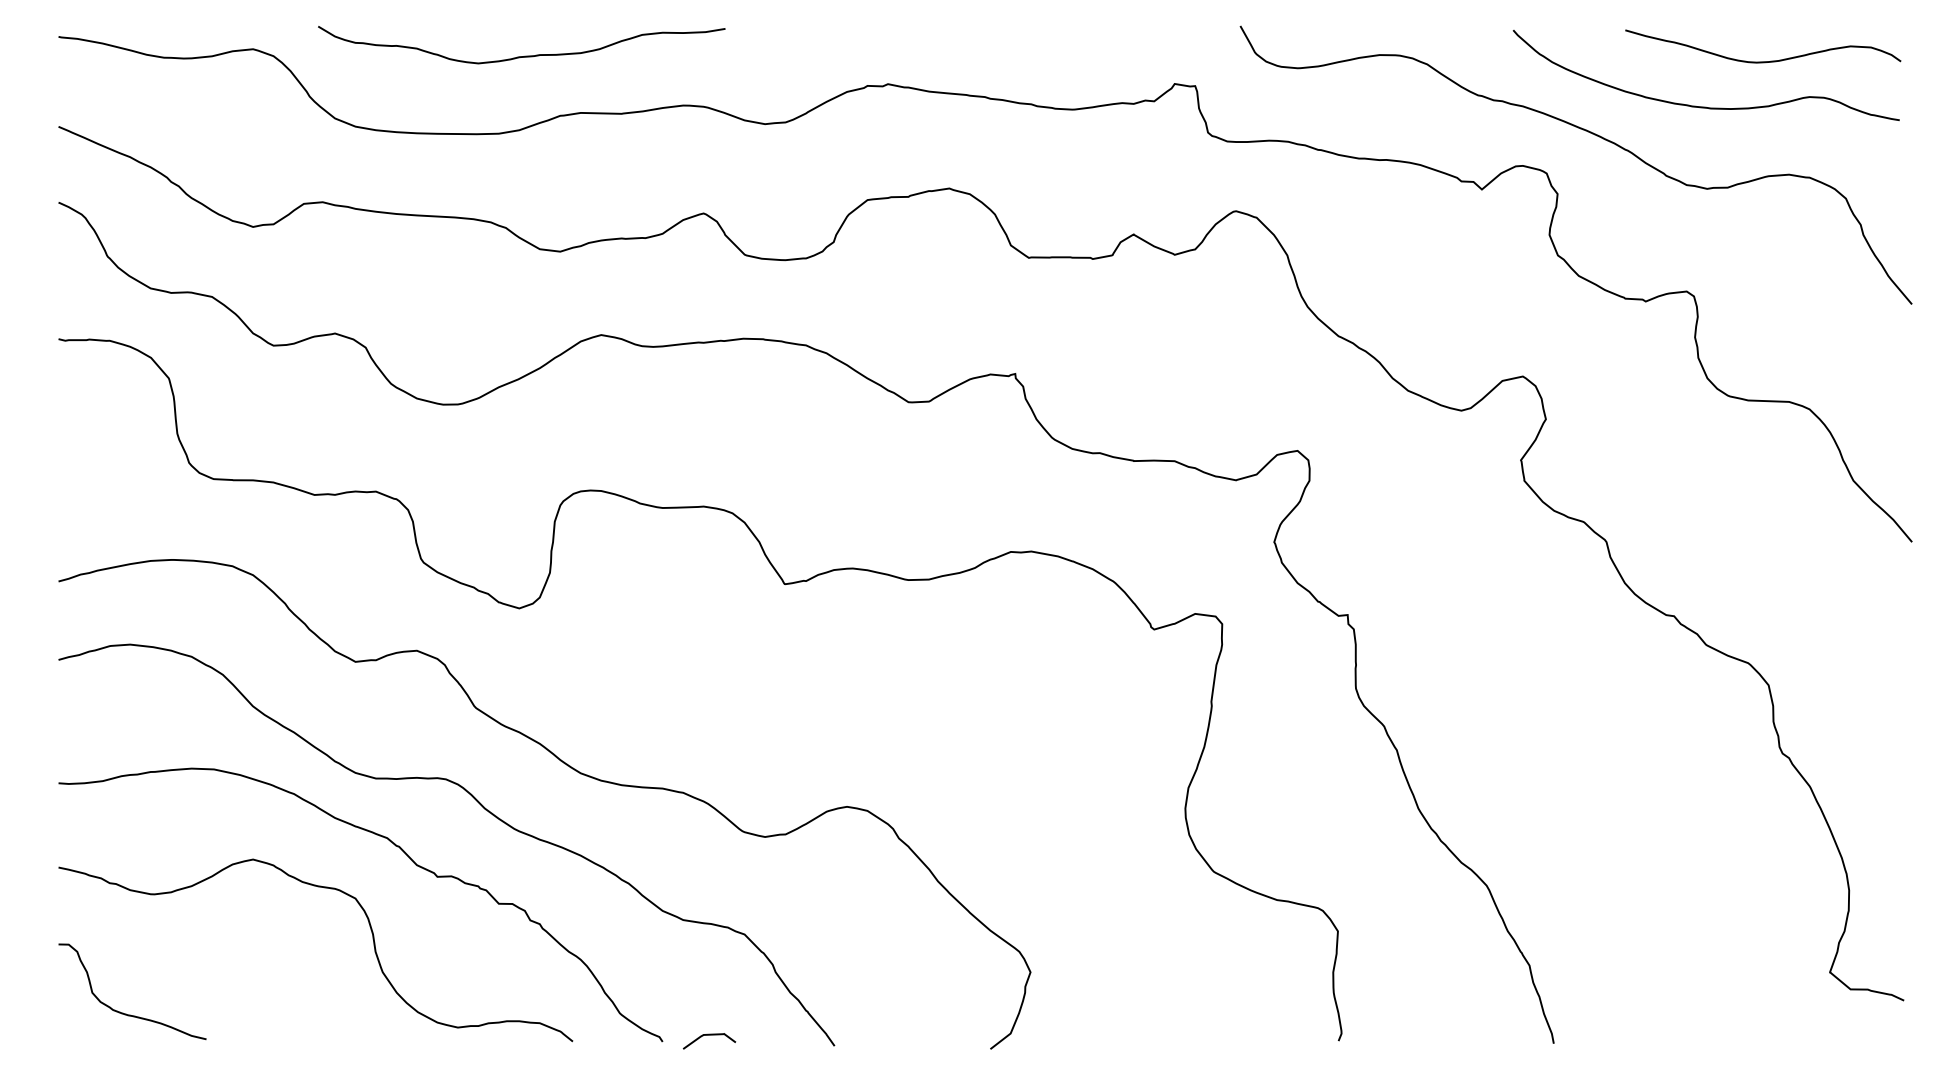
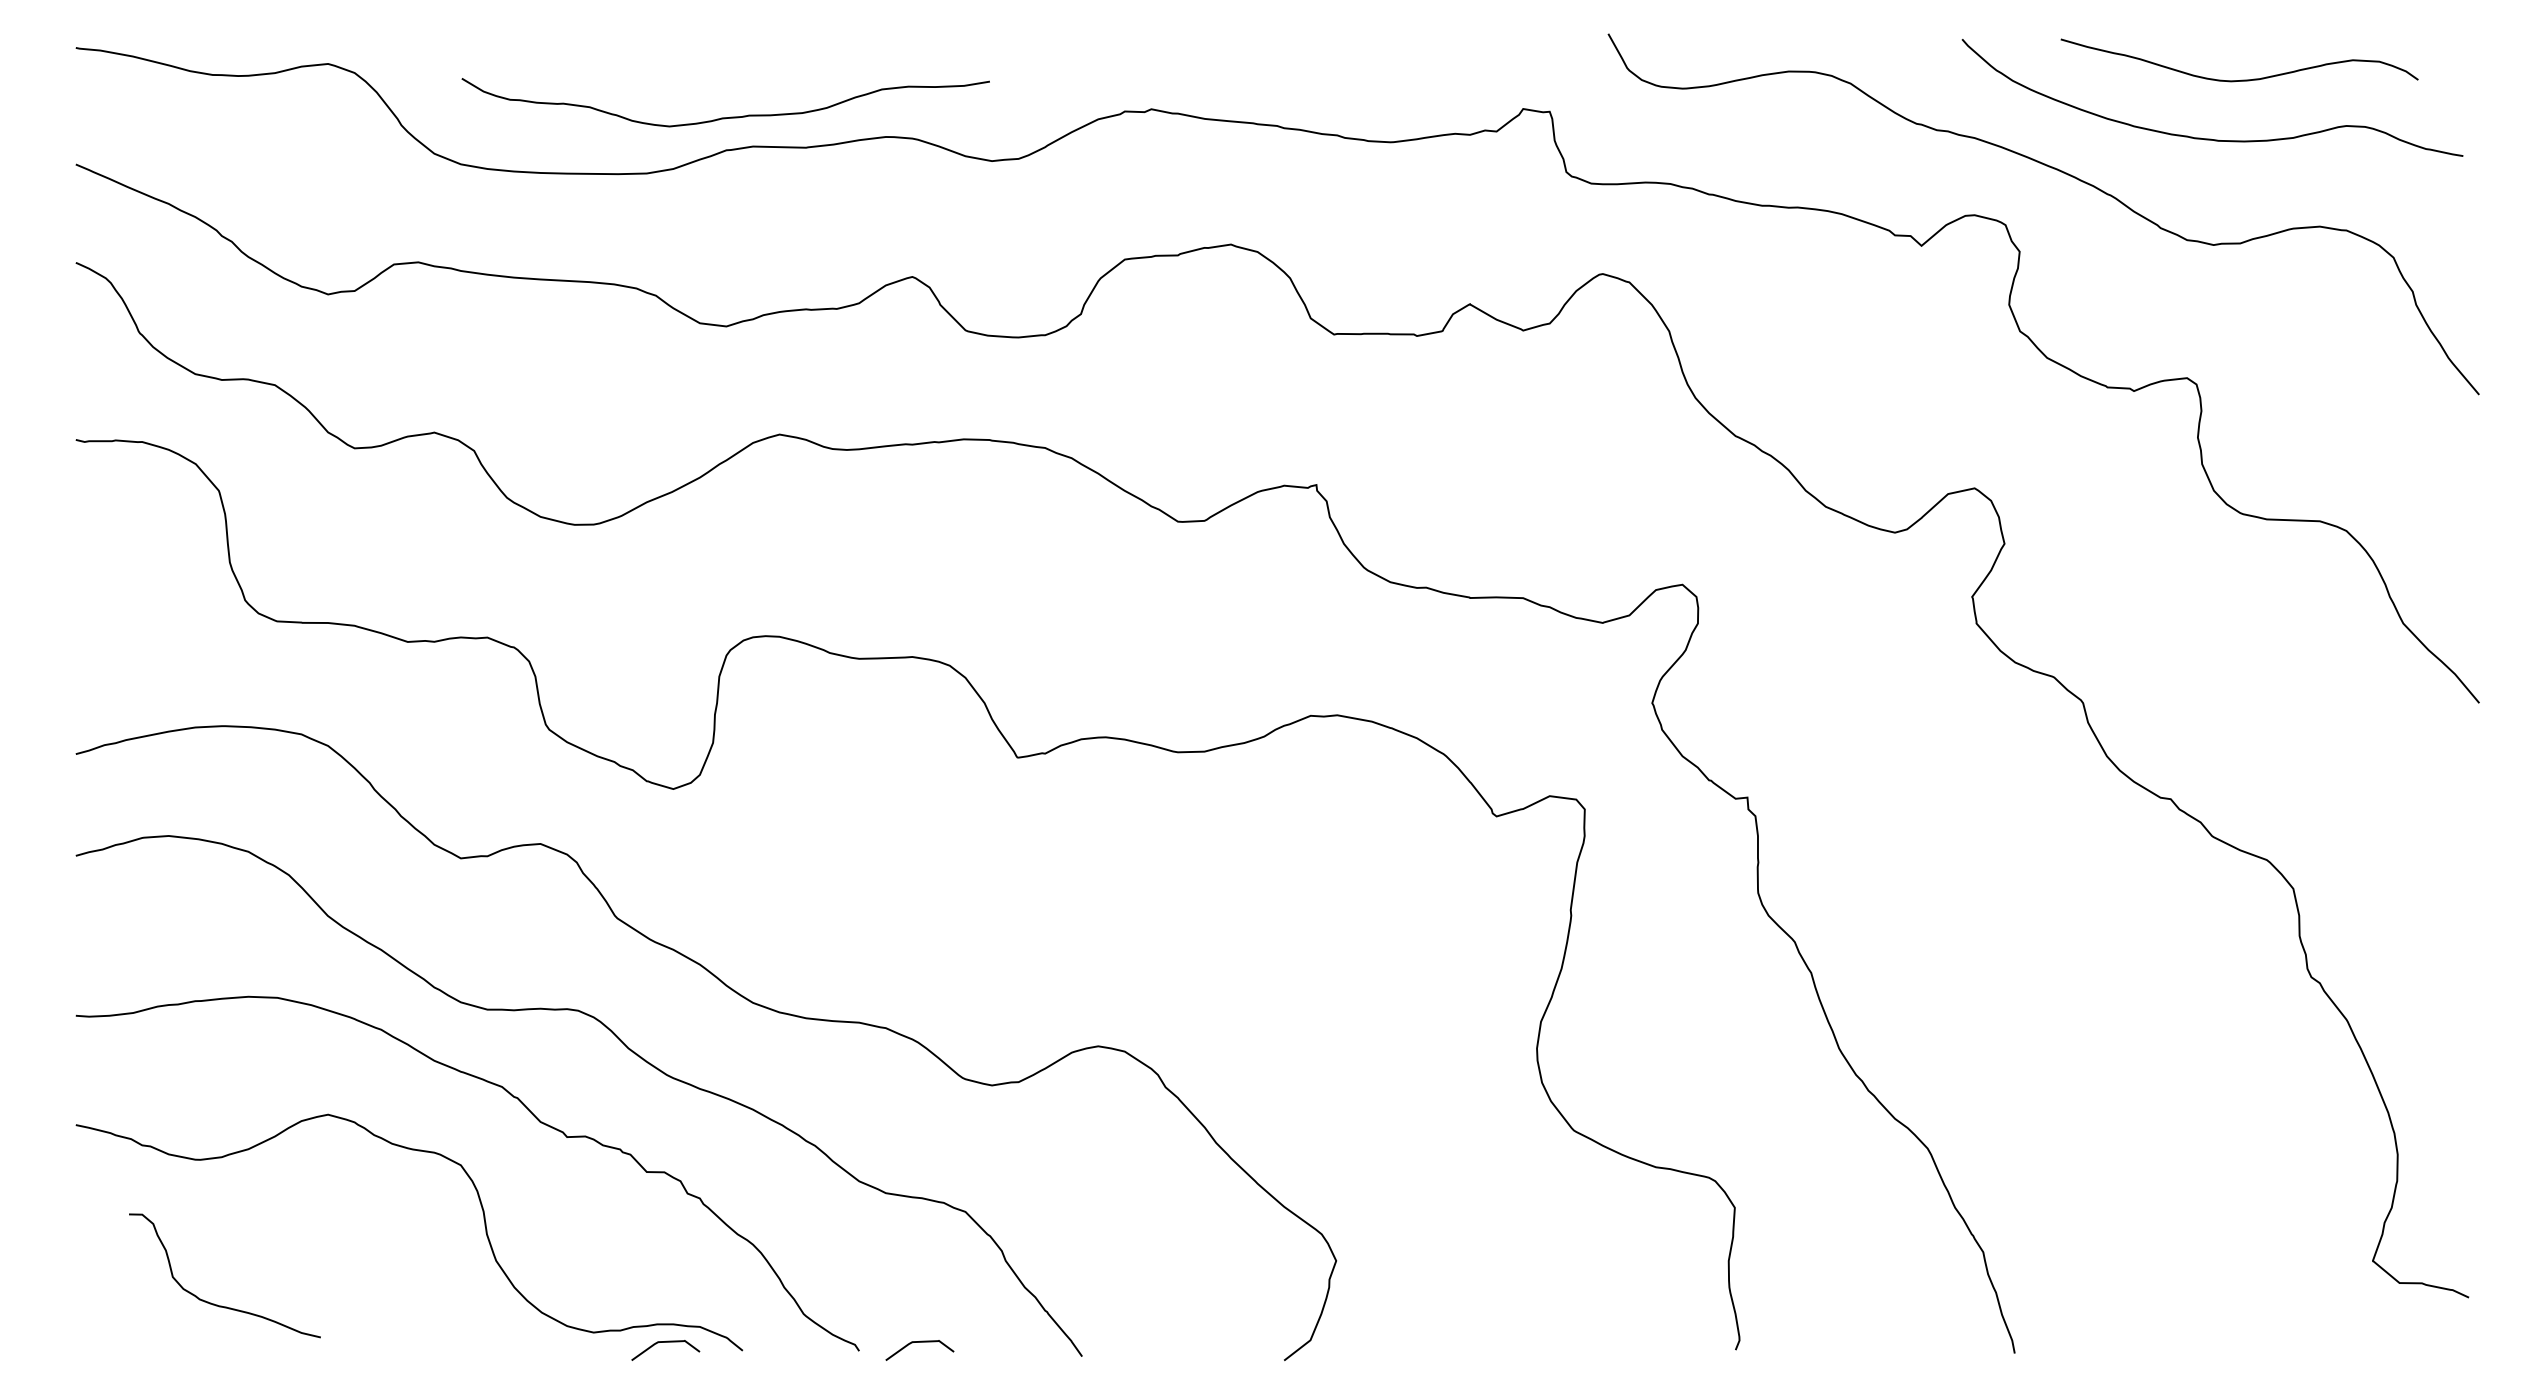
curve: (524, 55) -> (729, 116), moved
curve: (1763, 61) -> (2239, 79), moved
curve: (126, 1013) -> (217, 1303), moved
curve: (513, 1035) -> (665, 1342), added

